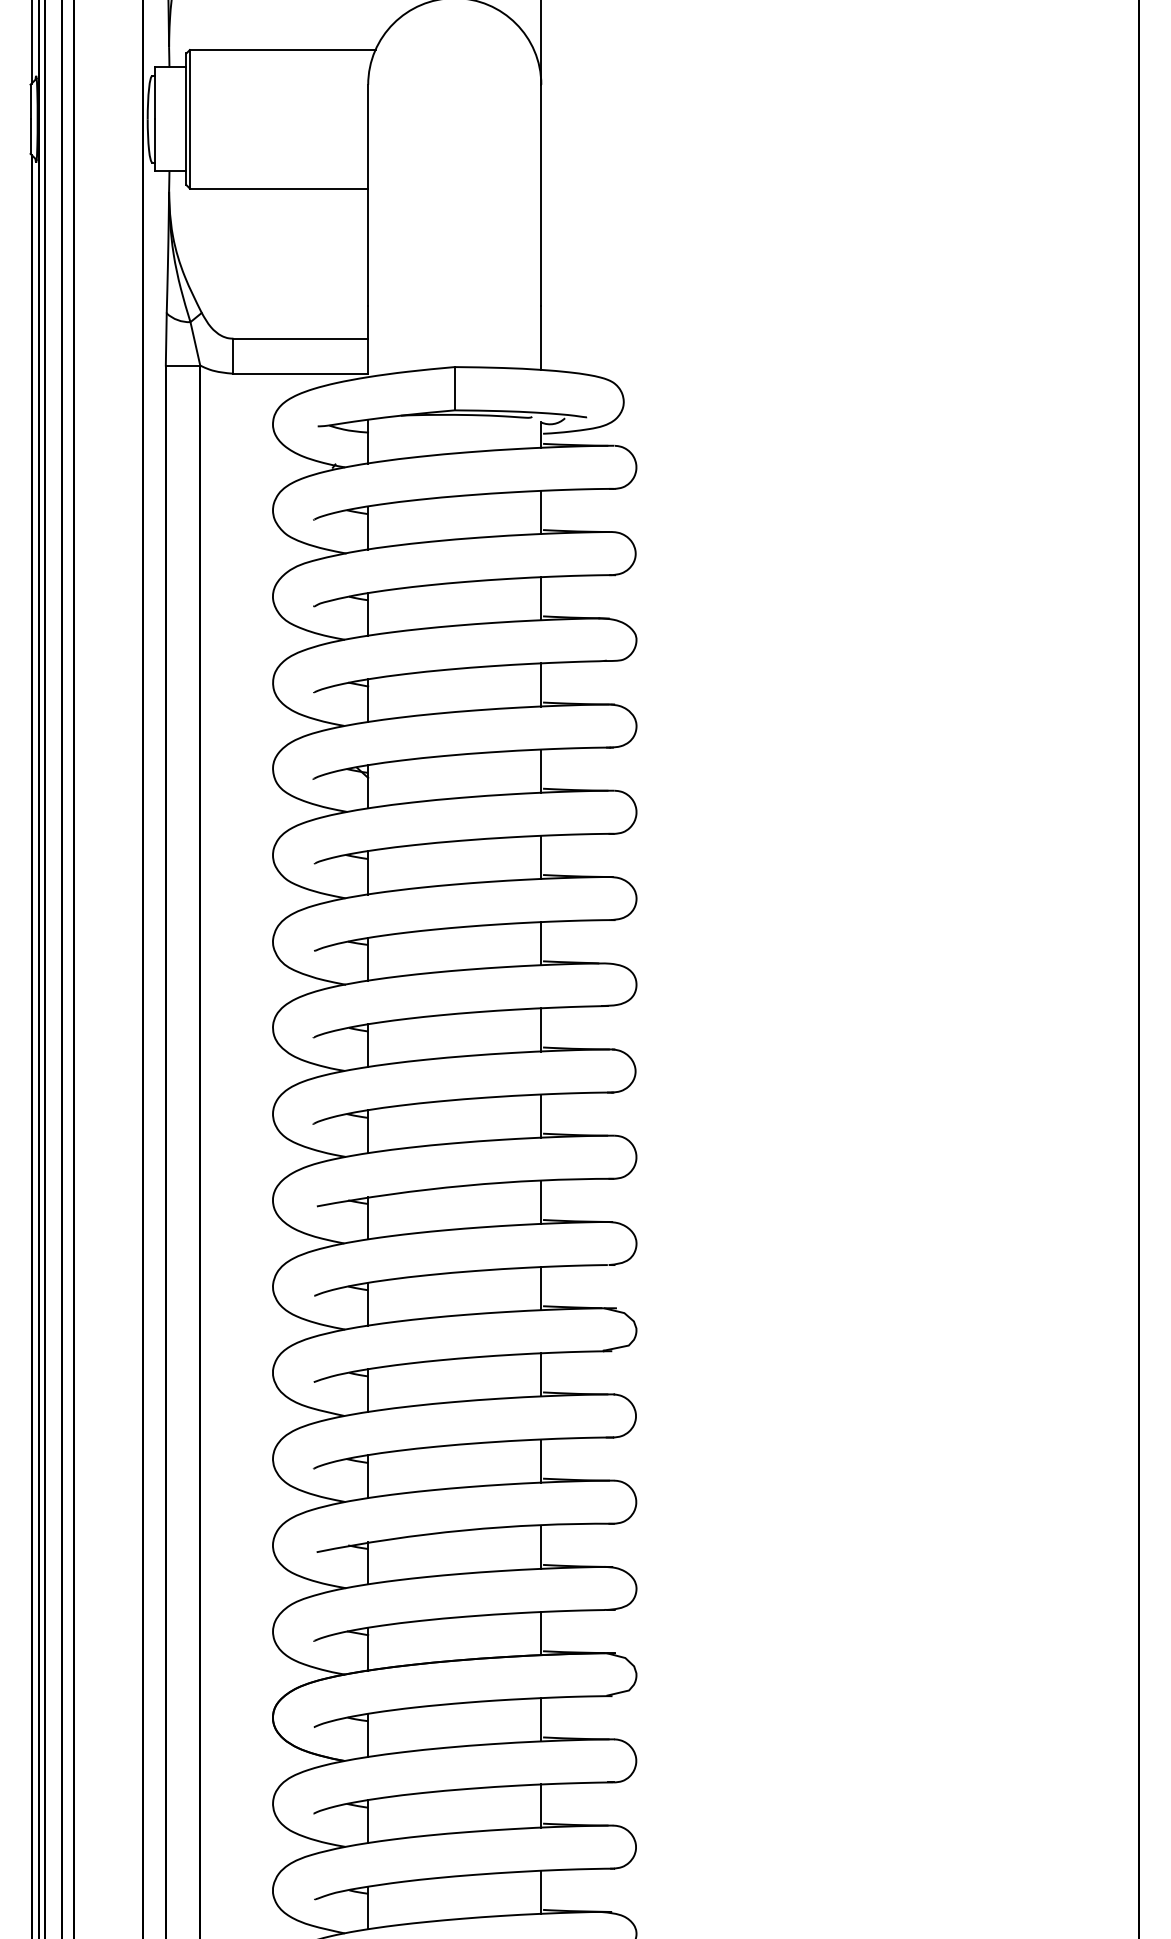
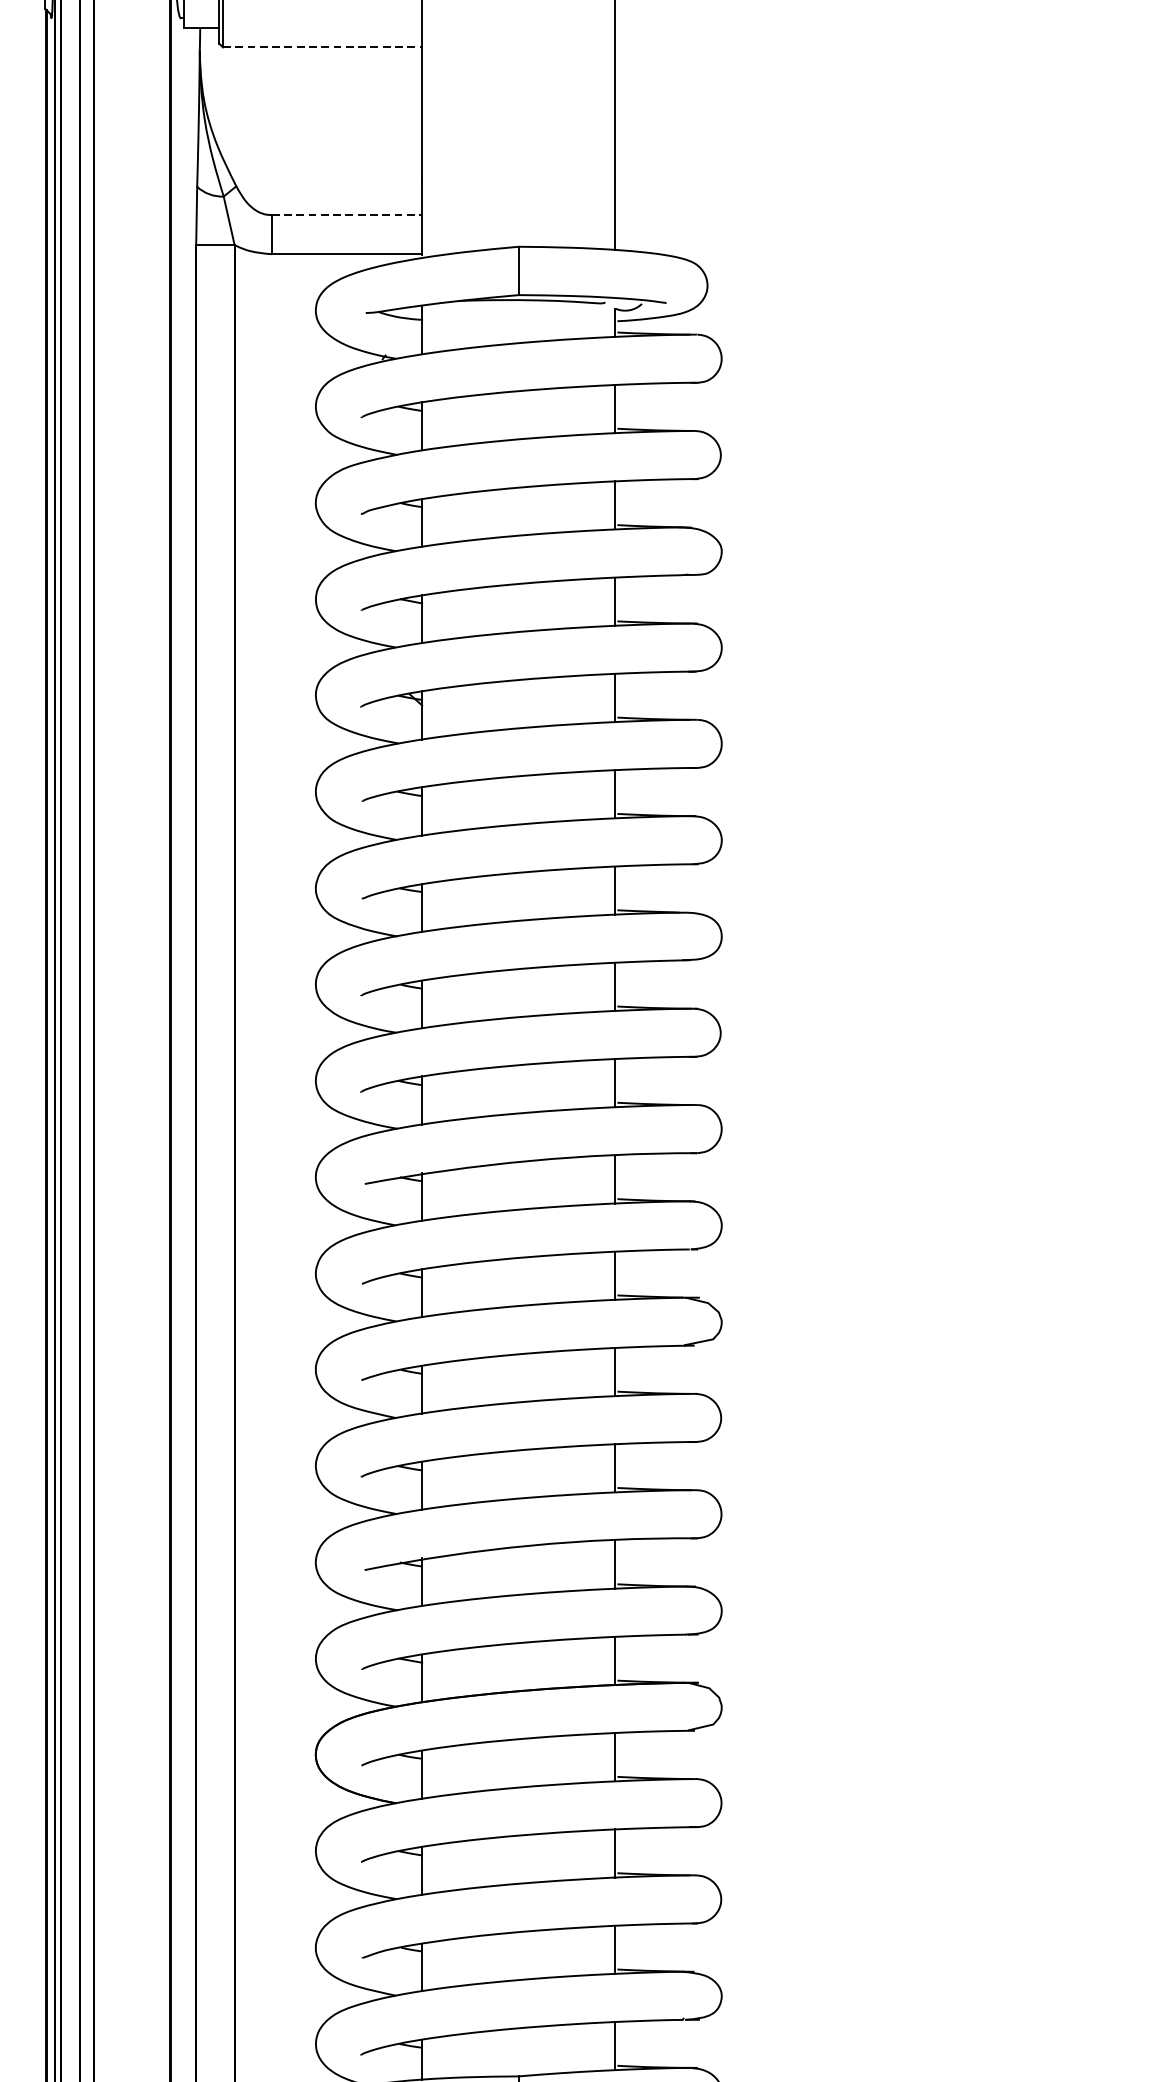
line: (279, 188) -> (323, 47), solid -> dashed
line: (301, 338) -> (347, 214), solid -> dashed

